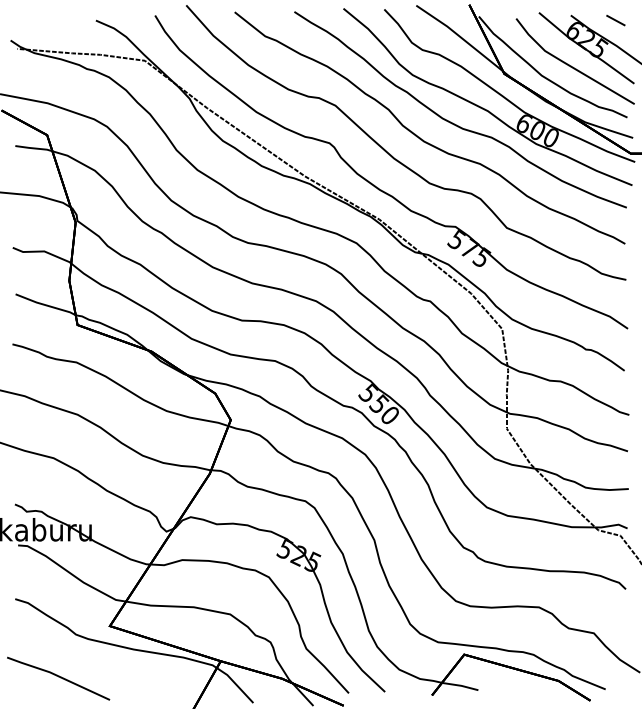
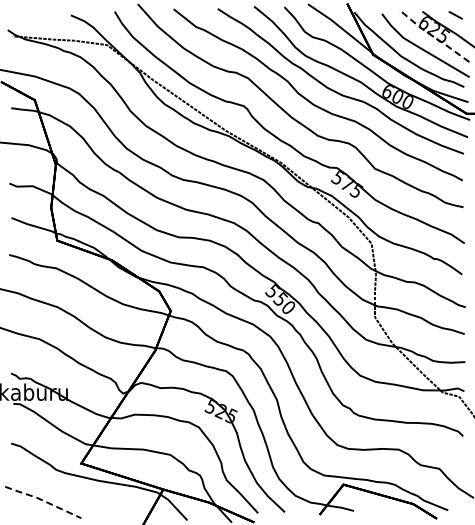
line: (584, 49) -> (432, 36), solid -> dashed
line: (57, 676) -> (42, 500), solid -> dashed

